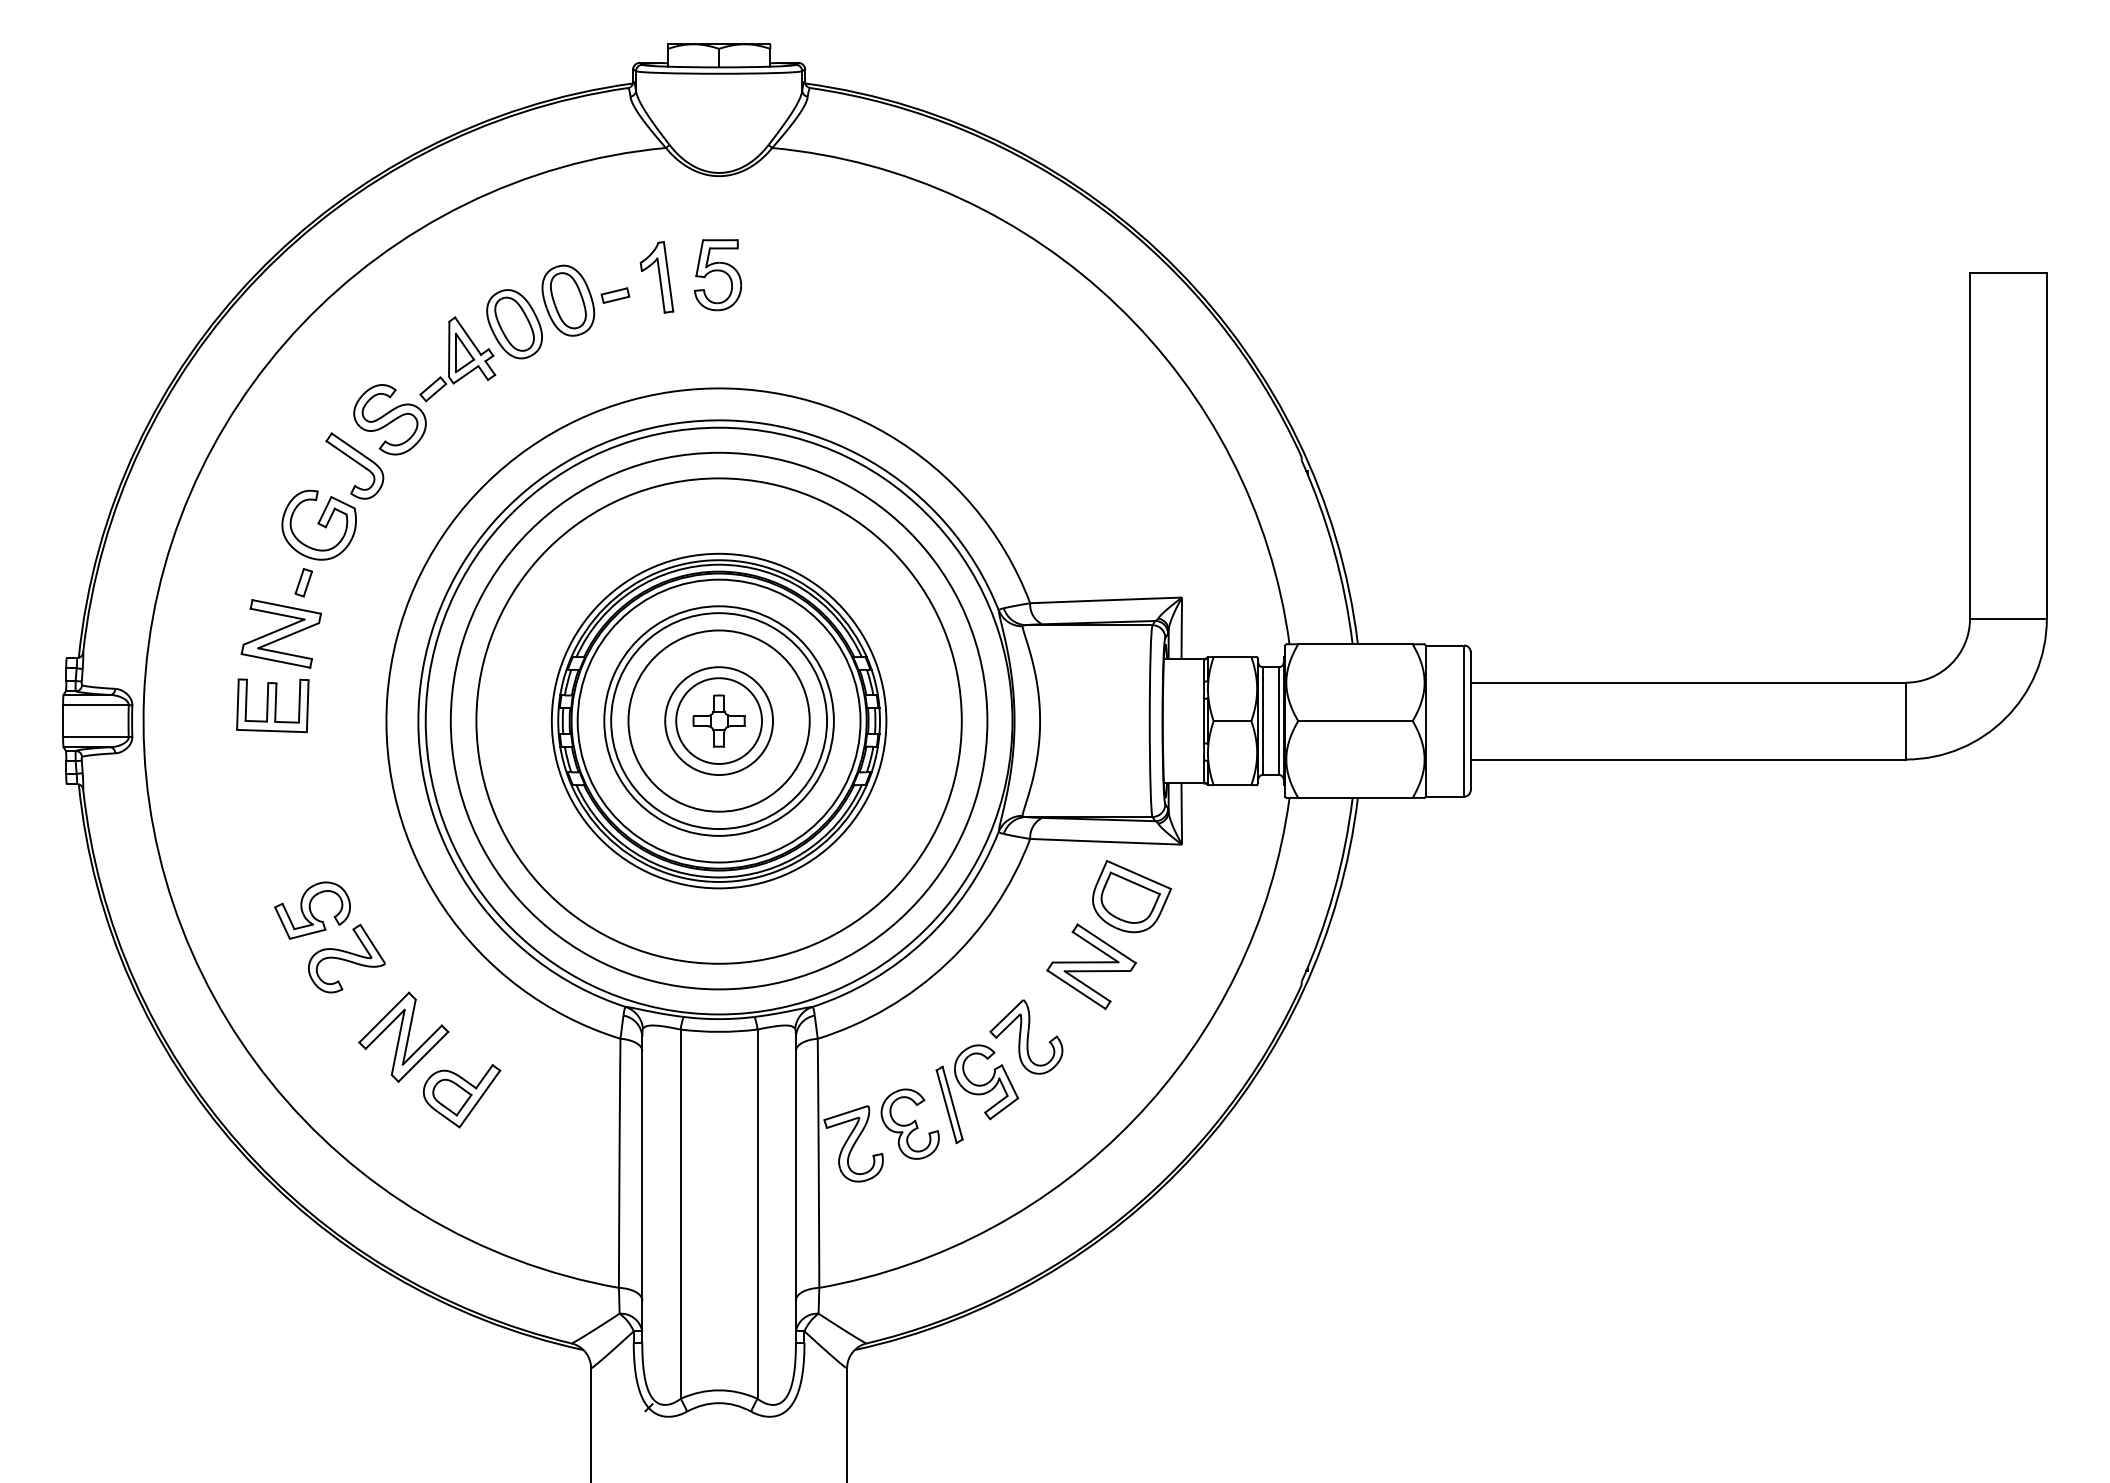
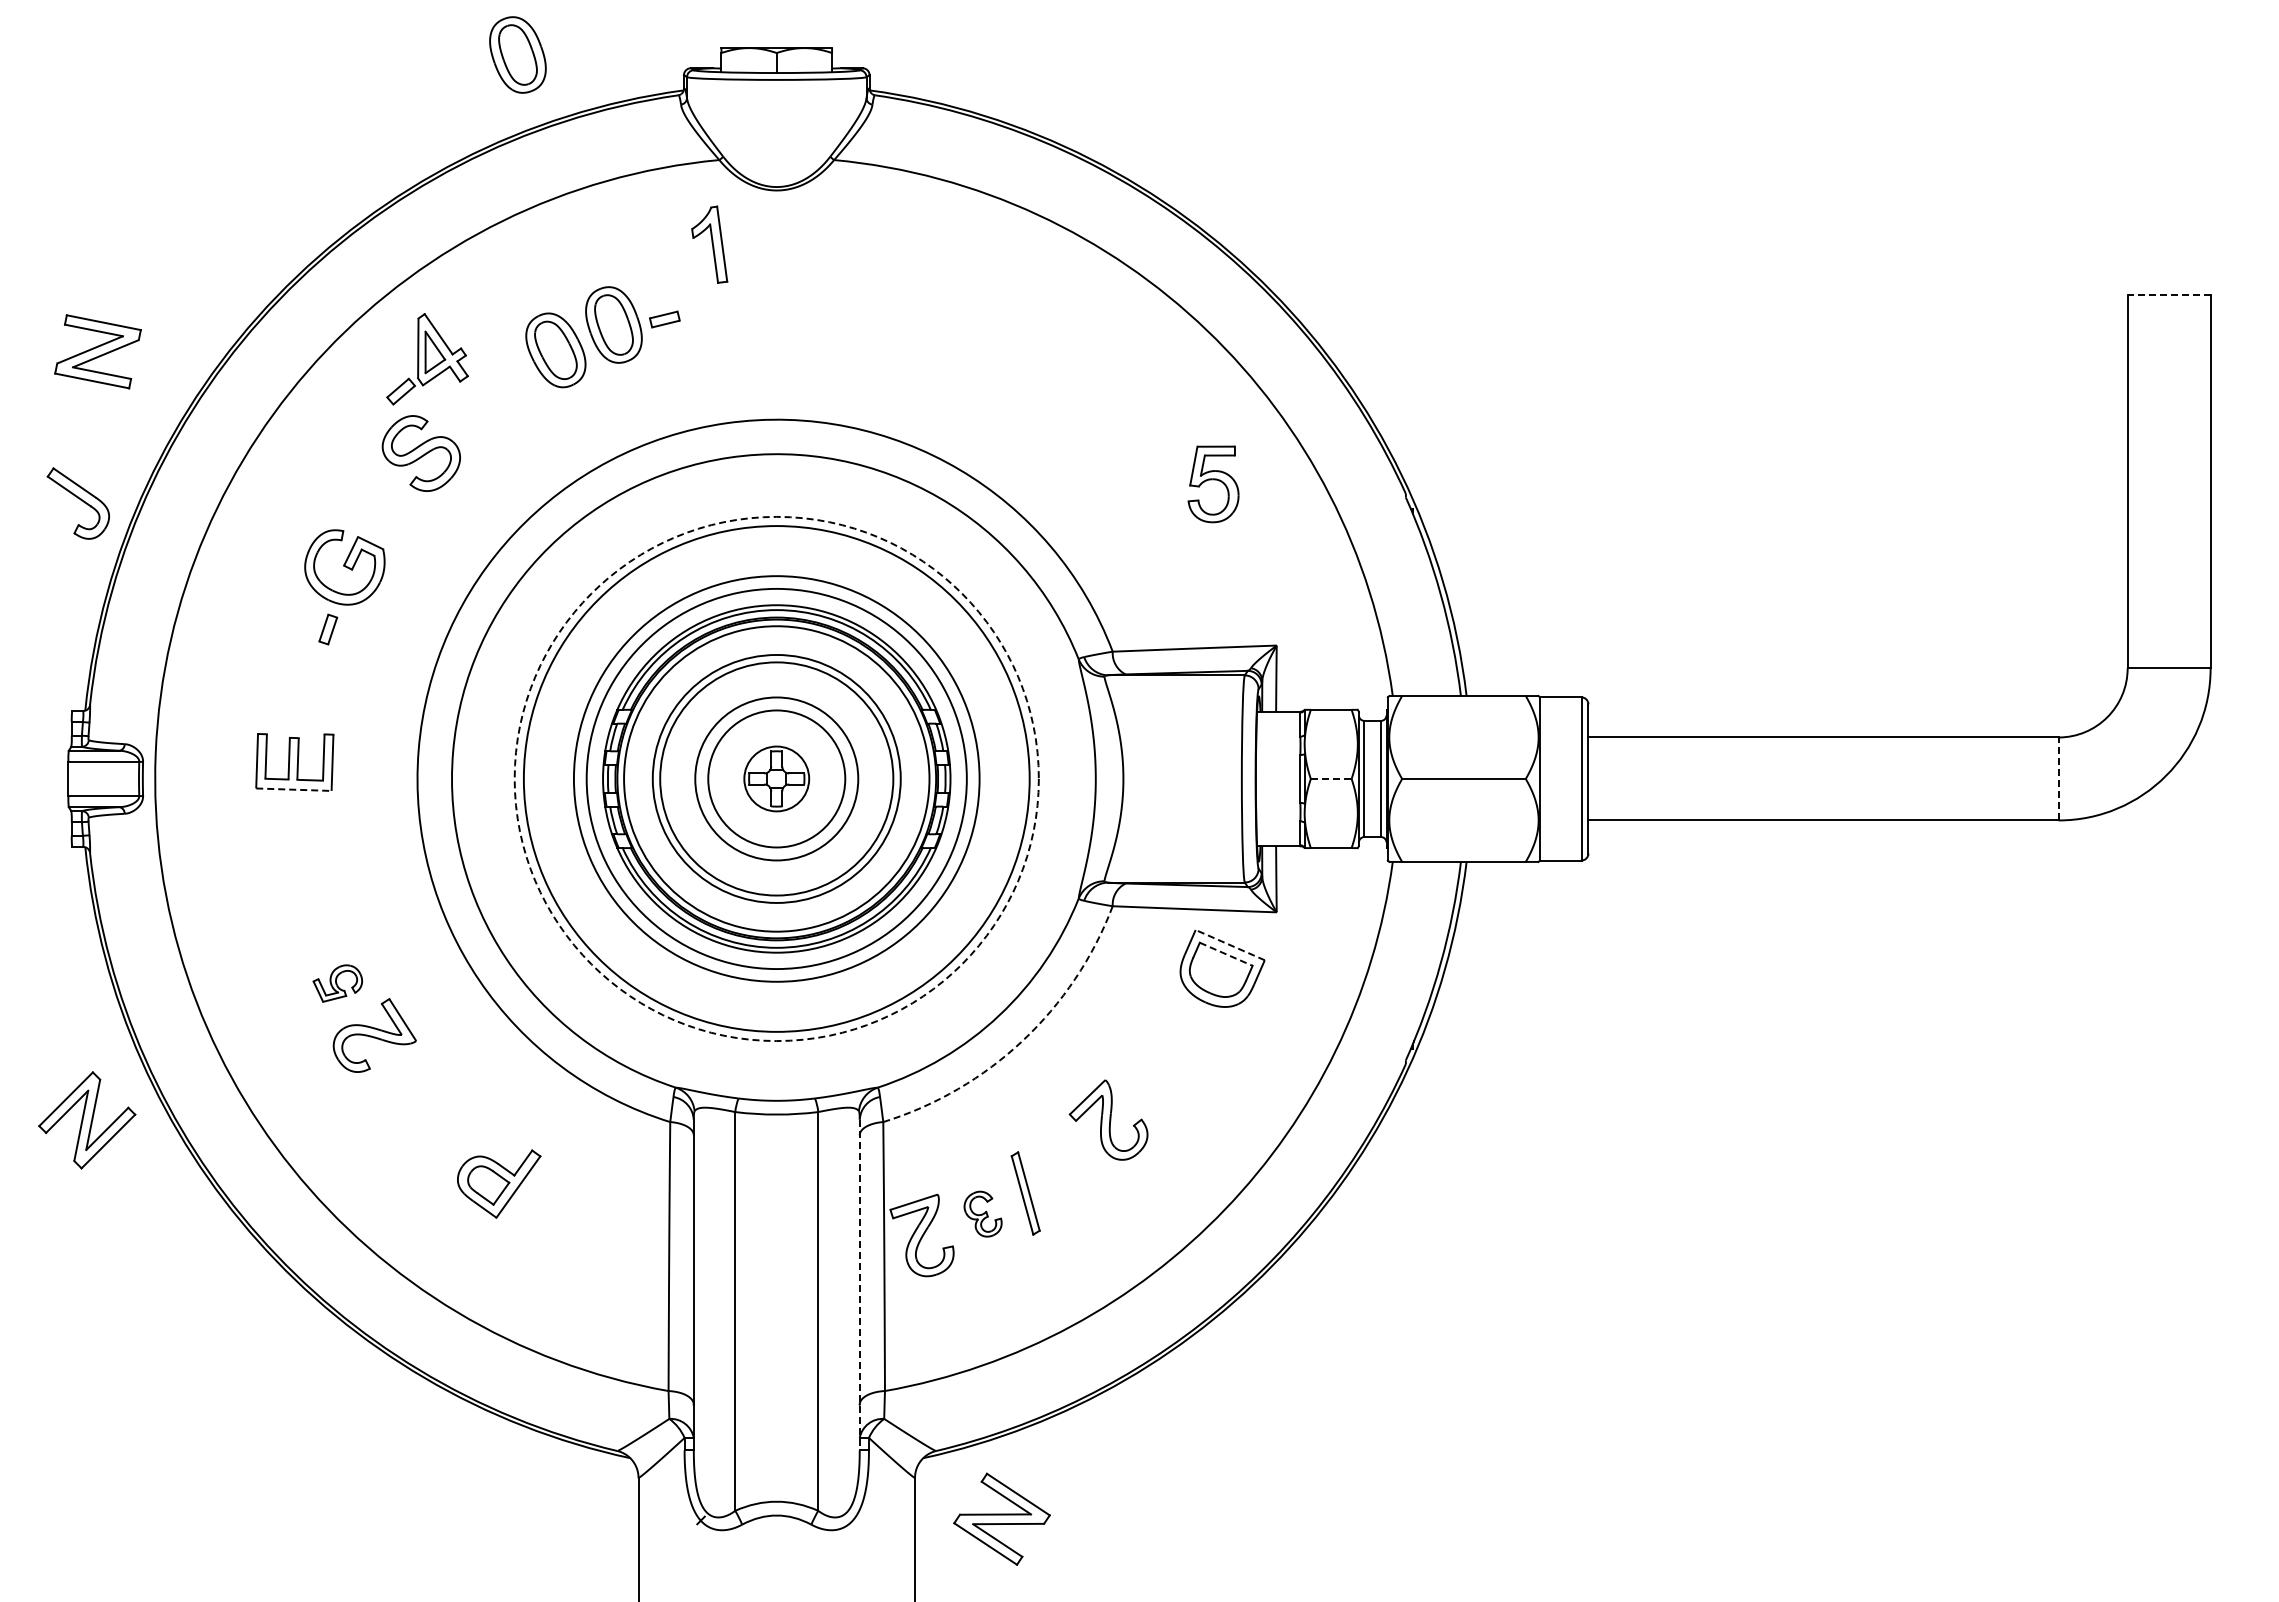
part: (479, 50) -> (517, 54), added
line: (2007, 273) -> (2168, 295), solid -> dashed
part: (717, 275) -> (1213, 484), moved
part: (656, 277) -> (709, 244), moved
part: (457, 359) -> (427, 359), moved
part: (354, 466) -> (77, 503), moved
part: (280, 633) -> (97, 351), moved
circle: (718, 720) -> (776, 778), size x0.6
circle: (718, 720) -> (776, 778), size x0.7
circle: (718, 720) -> (776, 778), size x0.7
circle: (718, 720) -> (776, 778), size x0.7
circle: (718, 720) -> (776, 778), size x1.4
circle: (718, 720) -> (776, 778), size x1.4
circle: (718, 720) -> (776, 778), solid -> dashed
line: (1232, 720) -> (1331, 778), solid -> dashed
line: (1905, 720) -> (2058, 778), solid -> dashed
line: (271, 730) -> (293, 789), solid -> dashed
line: (1139, 875) -> (1230, 945), solid -> dashed
line: (1135, 883) -> (1226, 954), solid -> dashed
part: (312, 910) -> (337, 983), size x0.6
arc: (946, 963) -> (1022, 1040), solid -> dashed
part: (1091, 966) -> (1001, 1518), moved
part: (404, 1037) -> (87, 1120), moved
part: (986, 1081) -> (1065, 1168), removed
part: (909, 1123) -> (982, 1213), size x0.6
line: (795, 1190) -> (859, 1285), solid -> dashed

